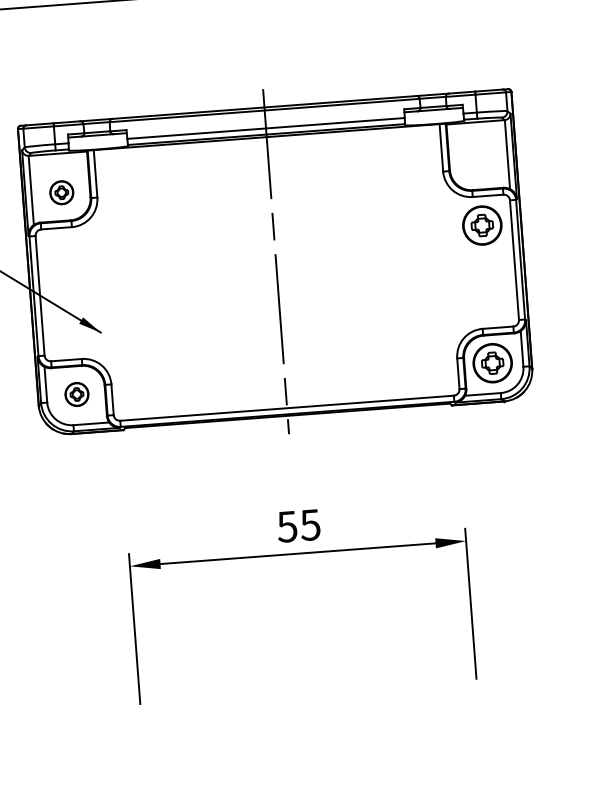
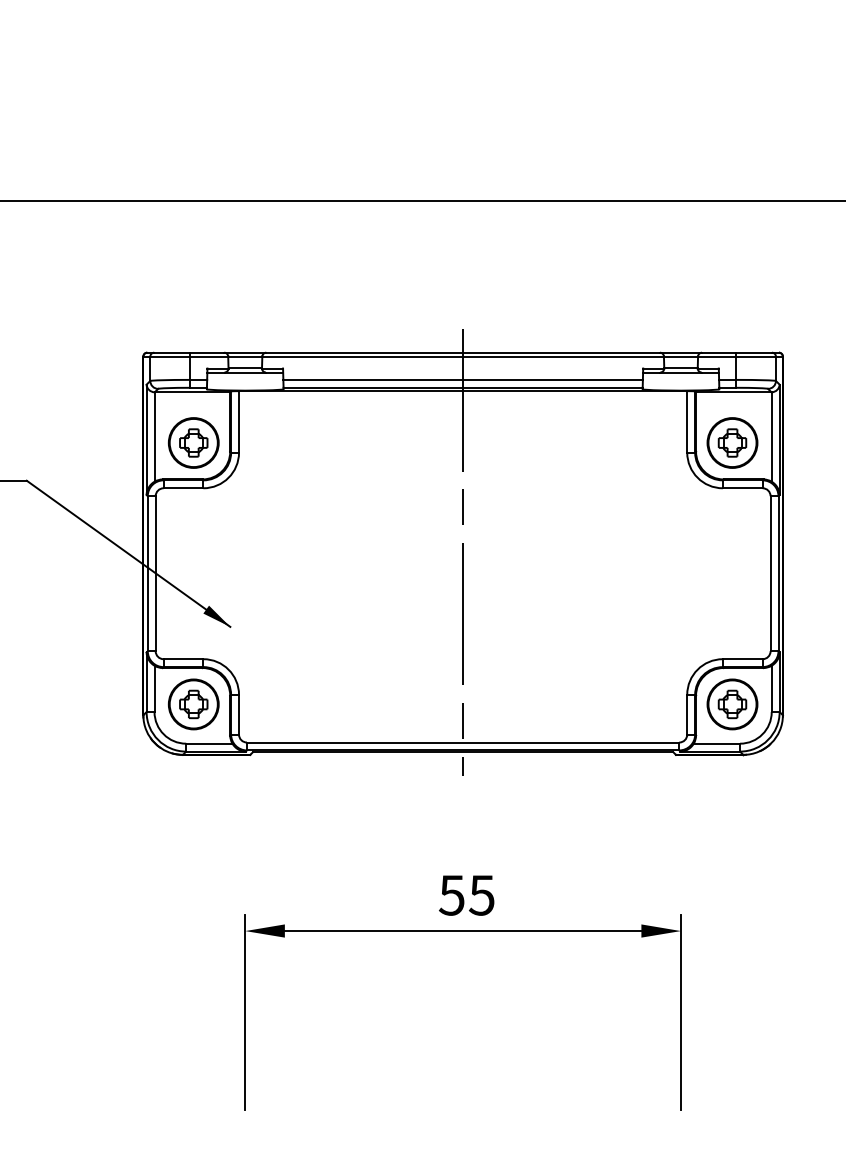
part: (61, 192) -> (193, 442), size x1.67
part: (482, 225) -> (732, 442), moved
part: (76, 394) -> (193, 704), size x1.67

